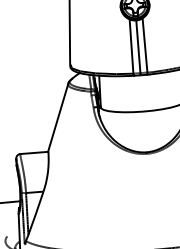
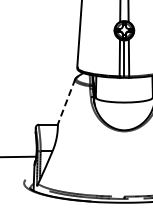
line: (58, 118) -> (66, 102), solid -> dashed

